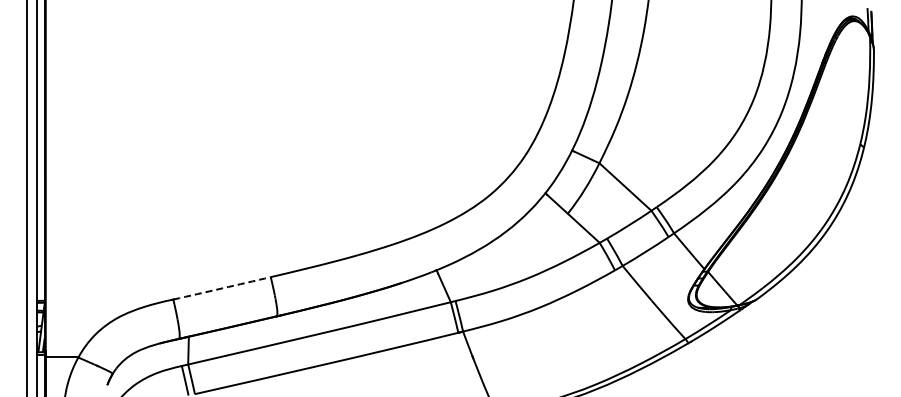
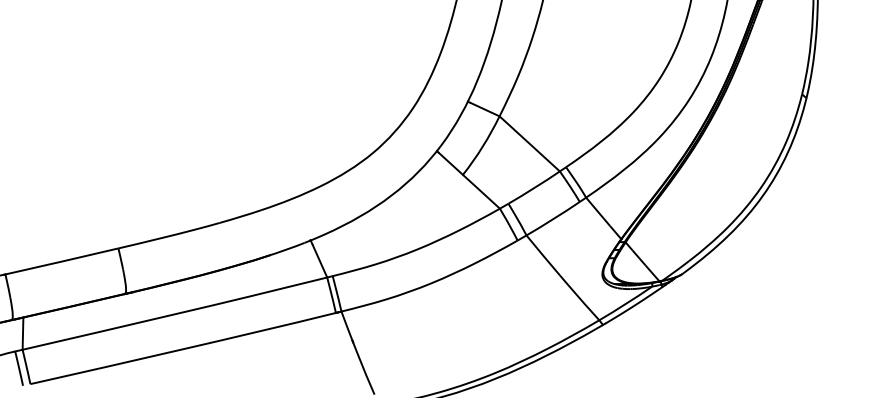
arc: (222, 288) -> (62, 261), dashed -> solid

